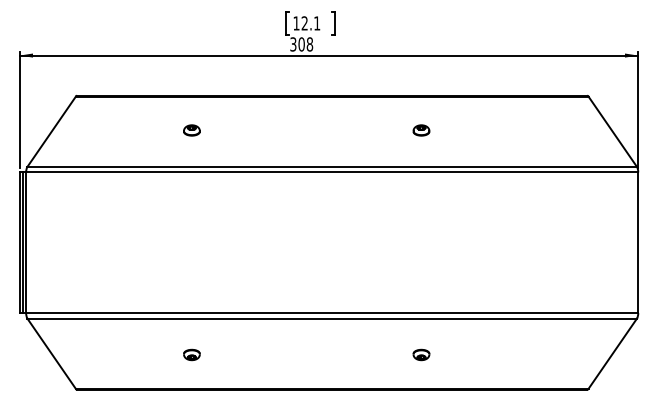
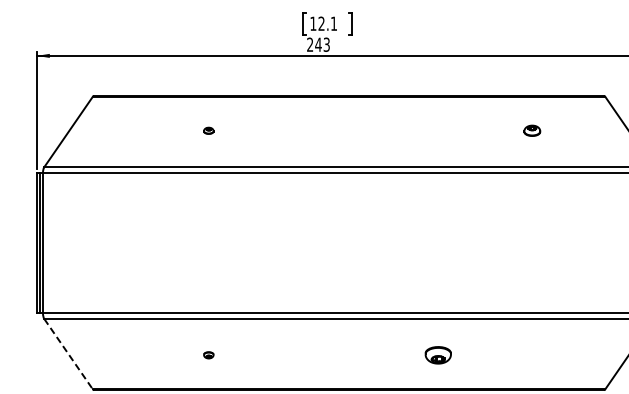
text: (301, 44) -> (318, 44), 308 -> 243
part: (191, 130) -> (208, 130), size x0.6
part: (421, 130) -> (532, 130), moved
line: (51, 353) -> (68, 353), solid -> dashed
part: (191, 354) -> (208, 354), size x0.6
part: (421, 354) -> (438, 354), size x1.6

